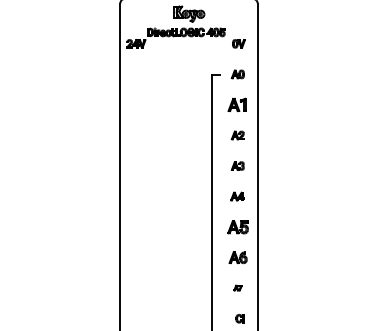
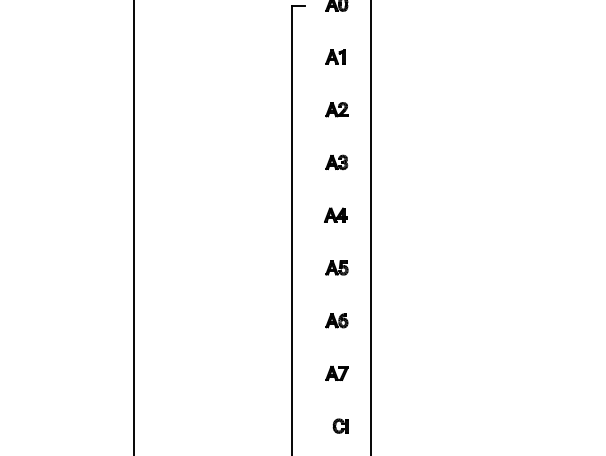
part: (237, 104) -> (336, 56), size x0.62
part: (237, 226) -> (336, 266), size x0.62
part: (237, 257) -> (336, 320), size x0.71
part: (237, 287) -> (336, 372), size x1.67

